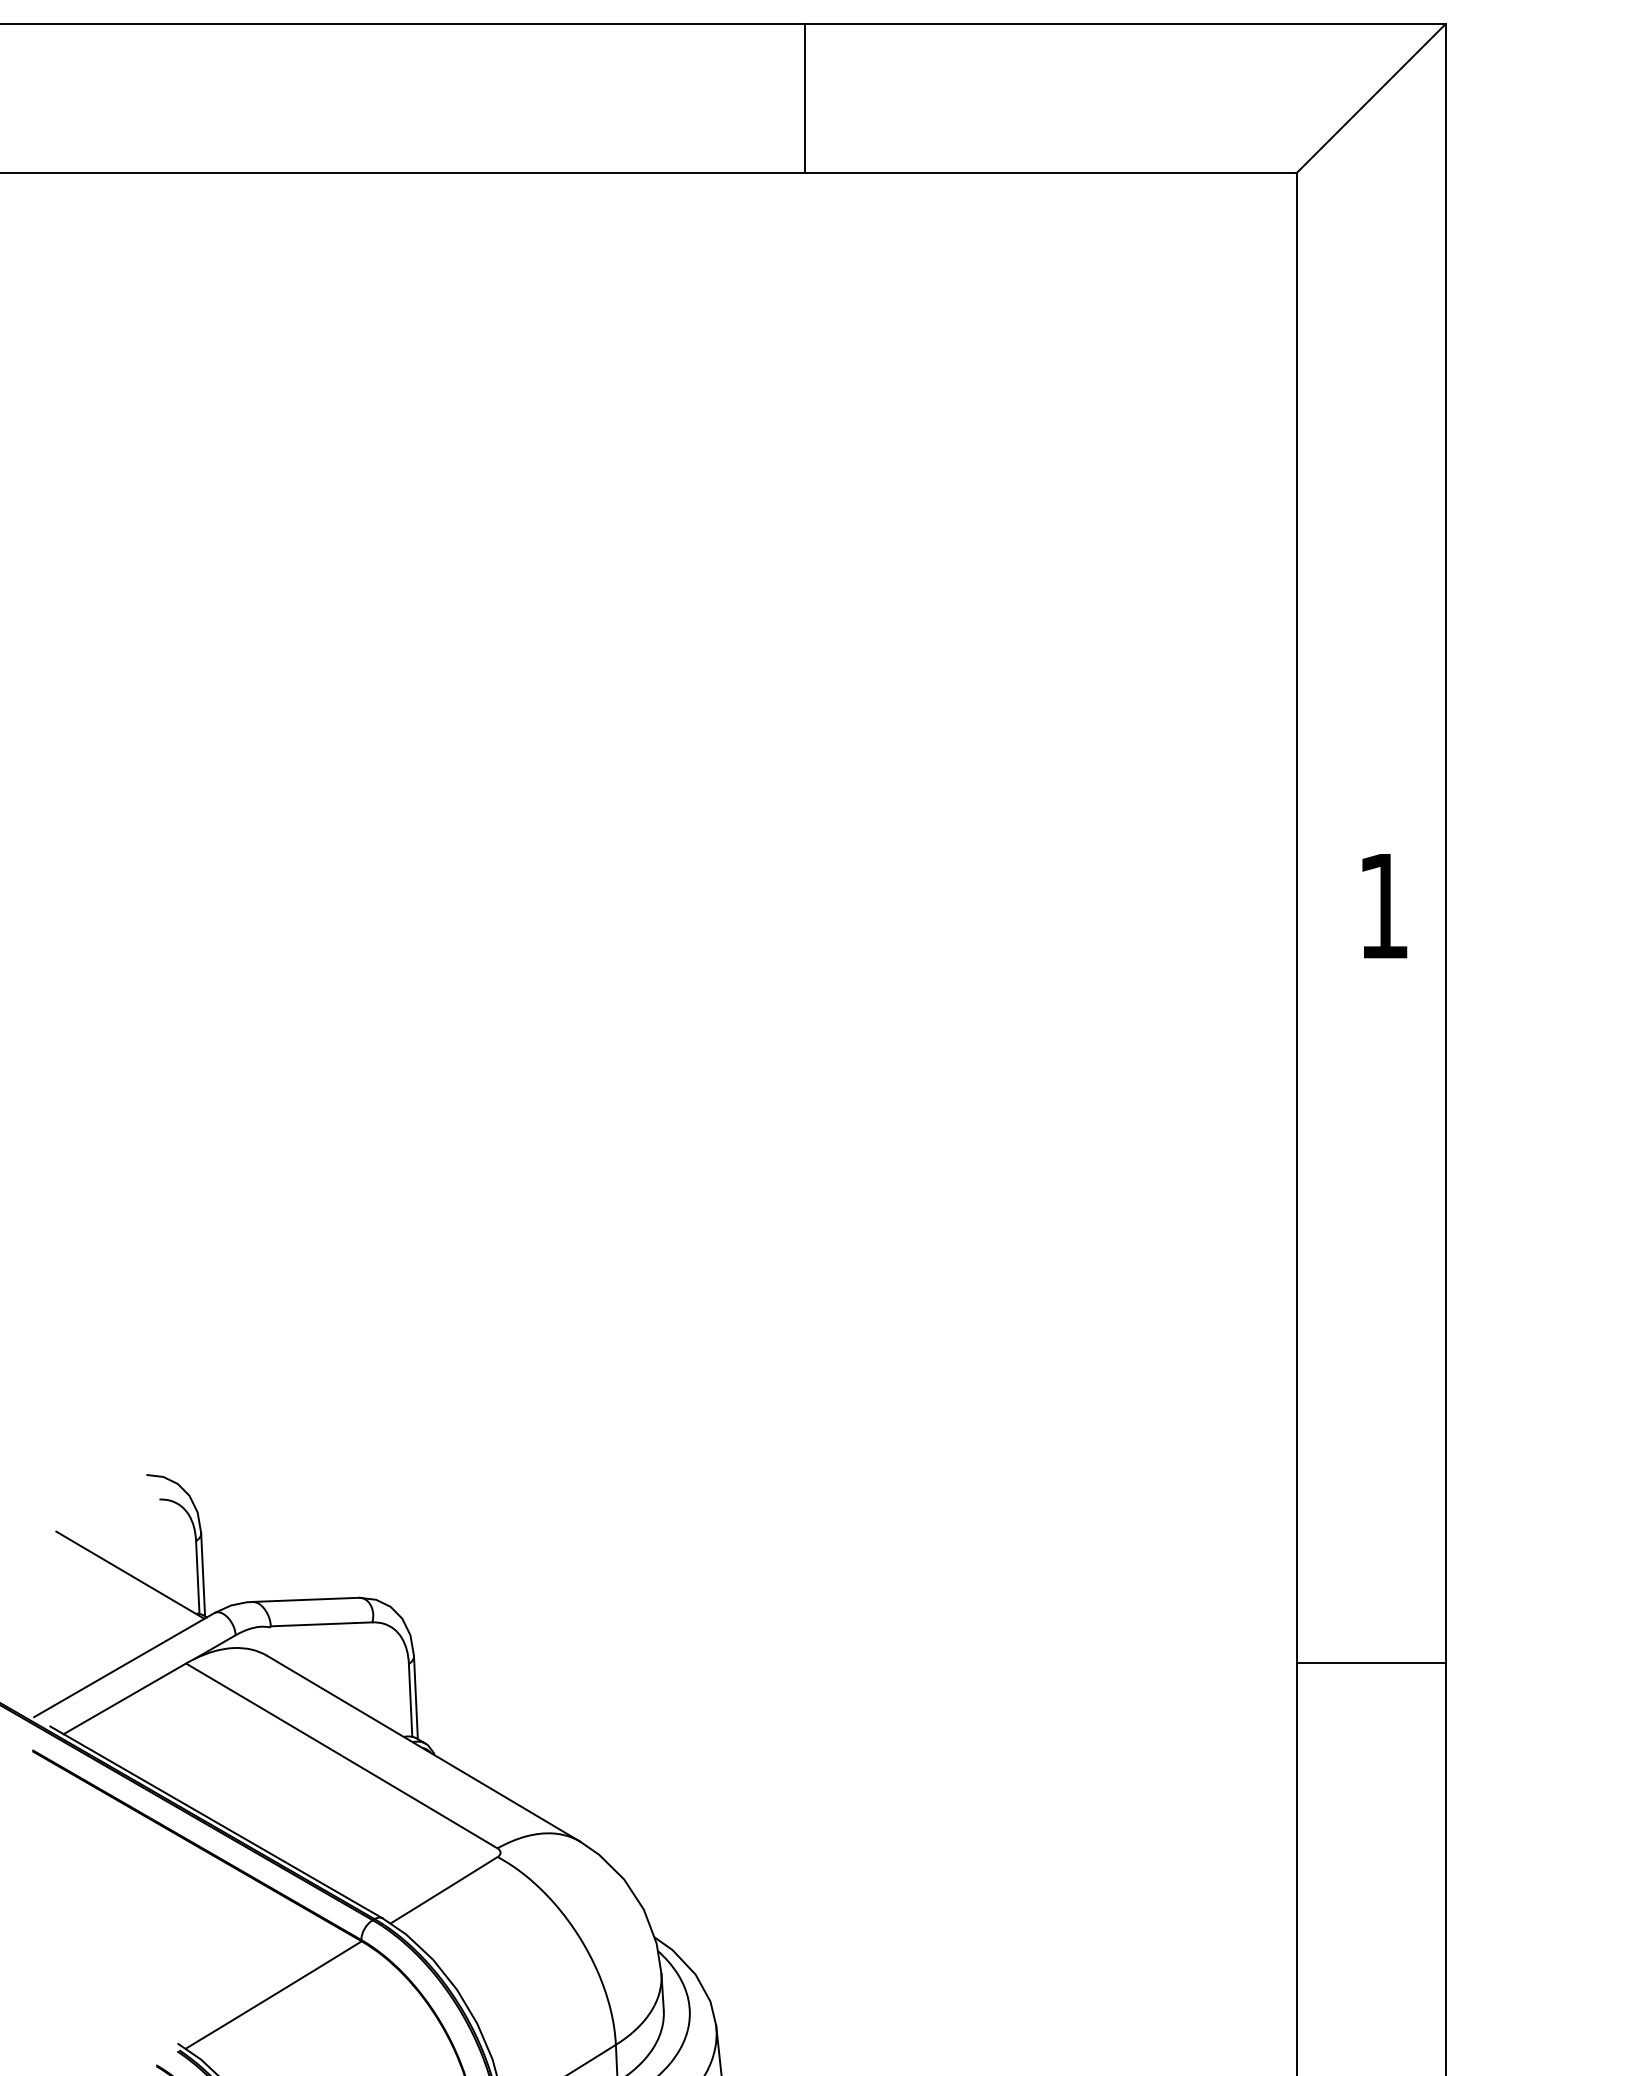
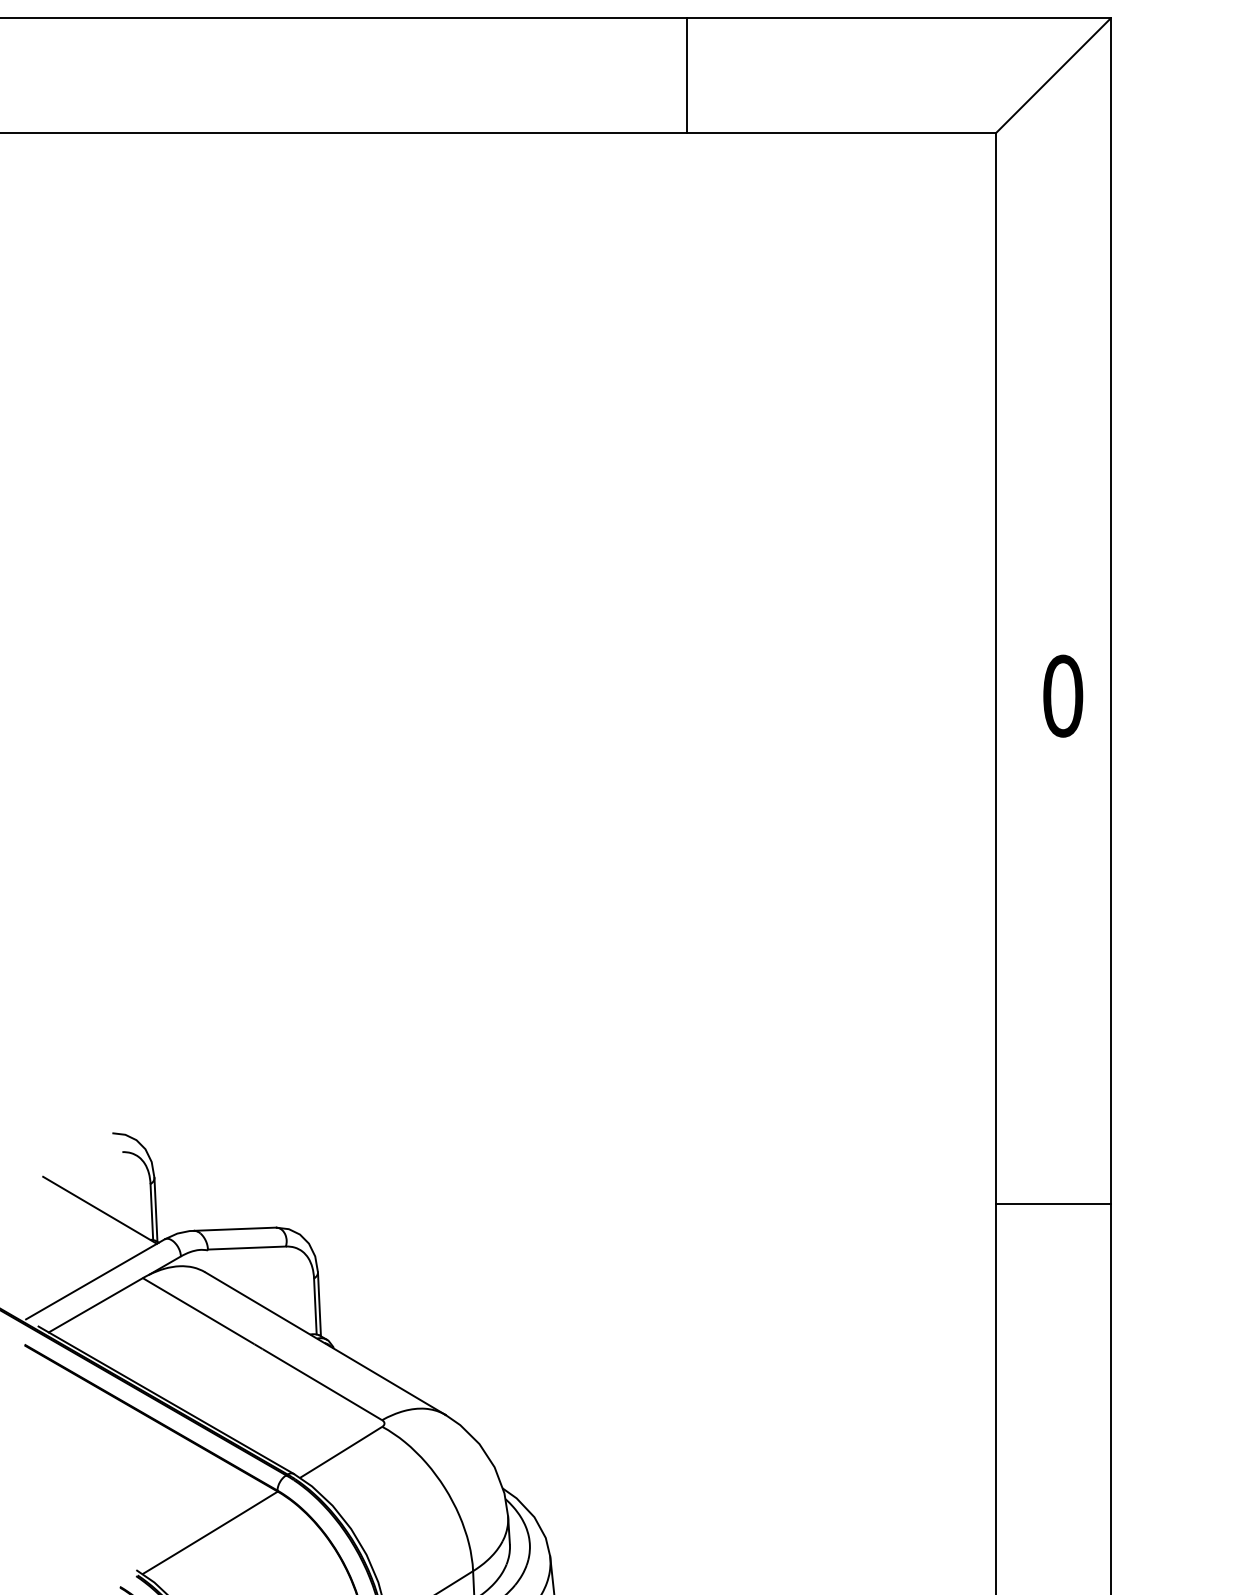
line: (805, 98) -> (687, 75), moved
text: (1383, 906) -> (1062, 696), 1 -> 0
line: (1370, 1662) -> (1052, 1203), moved

